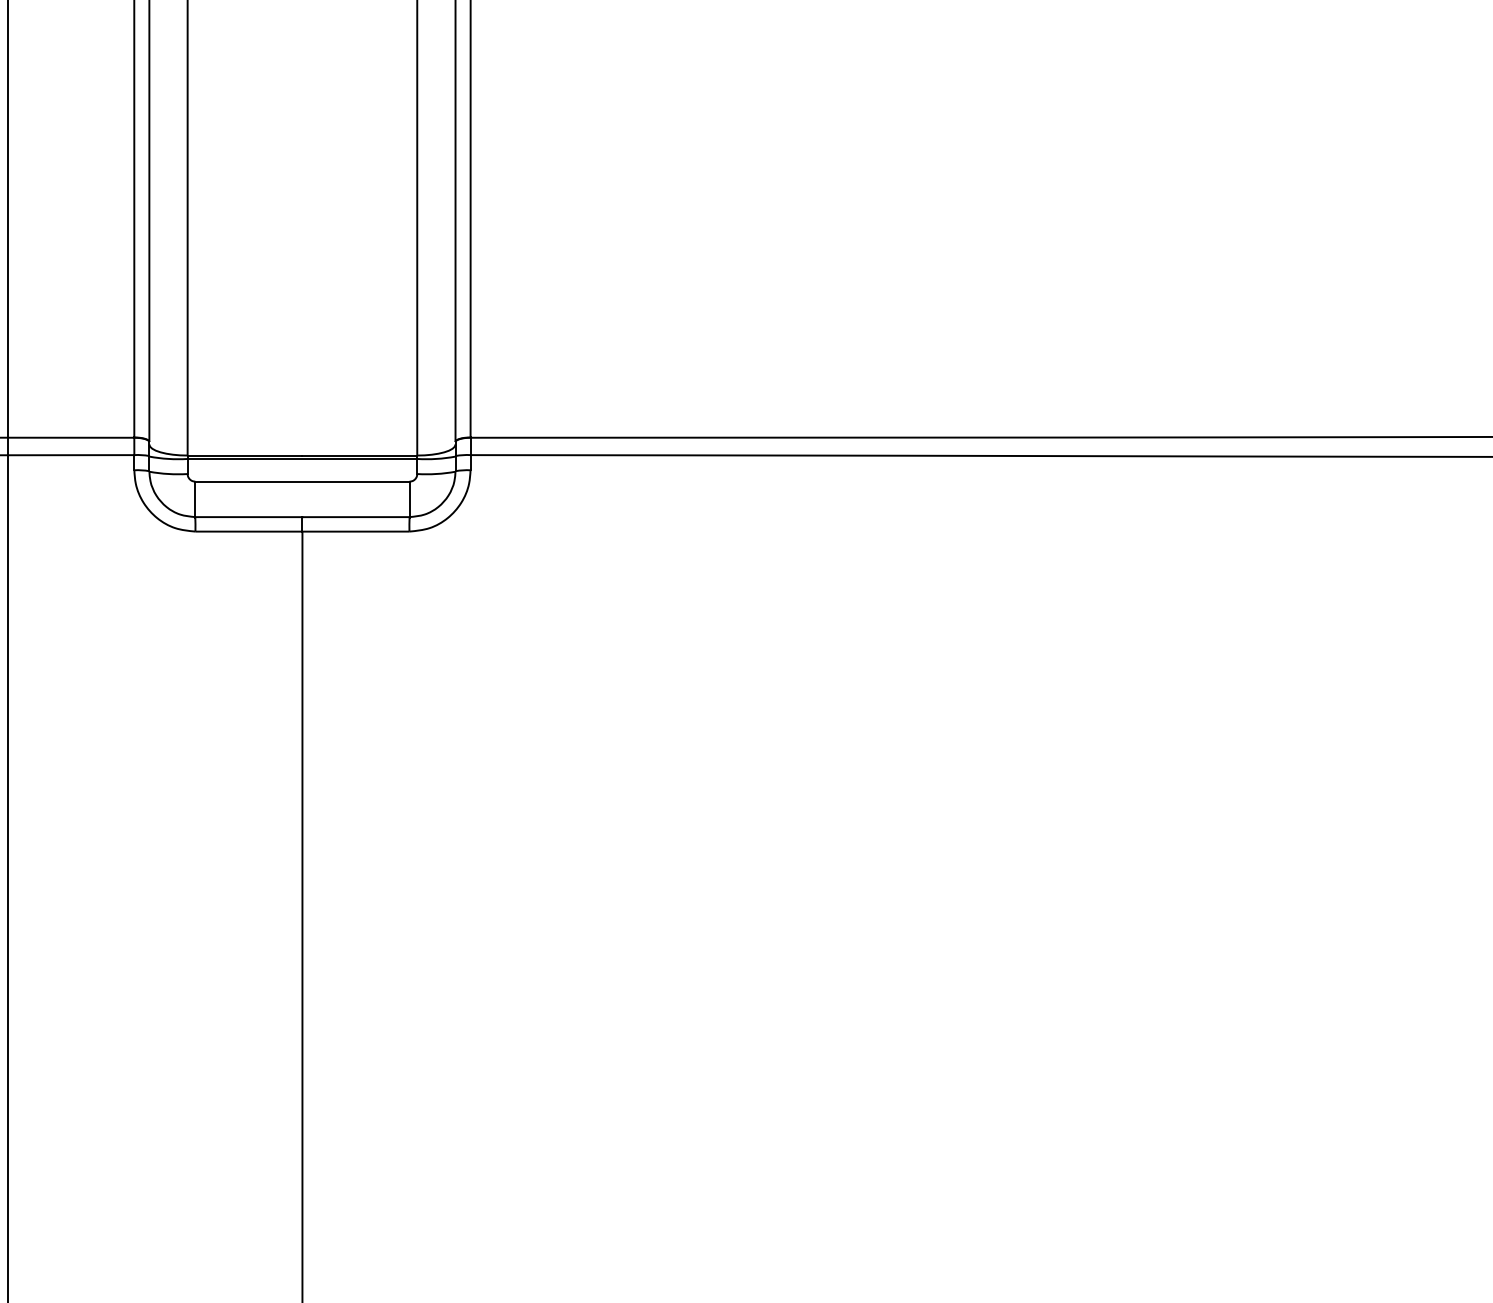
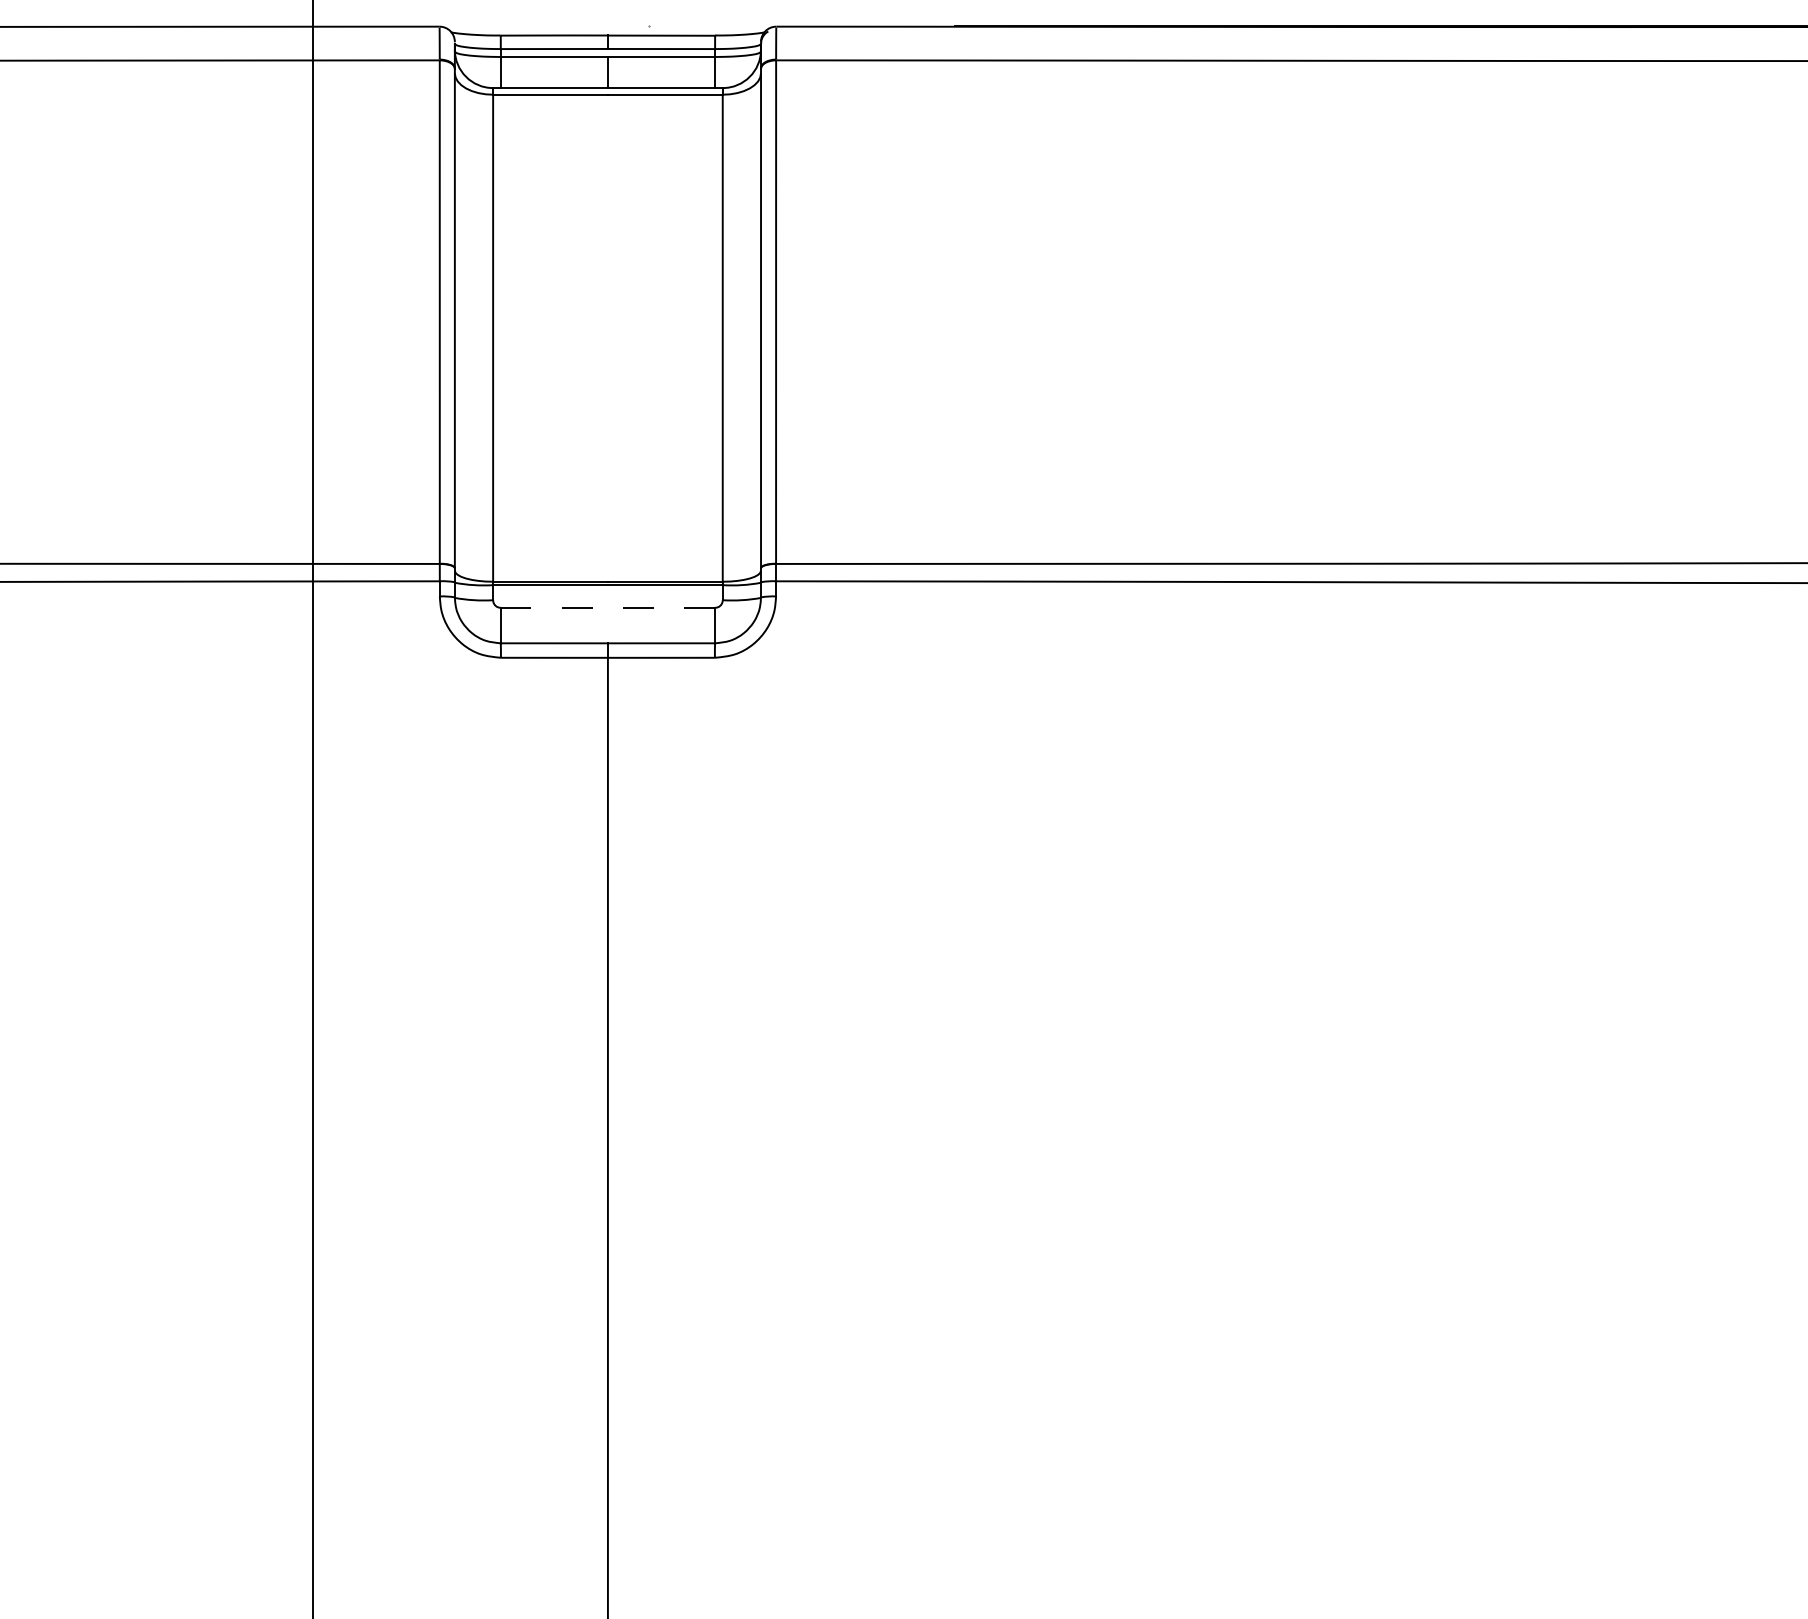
line: (303, 481) -> (608, 607), solid -> dashed

